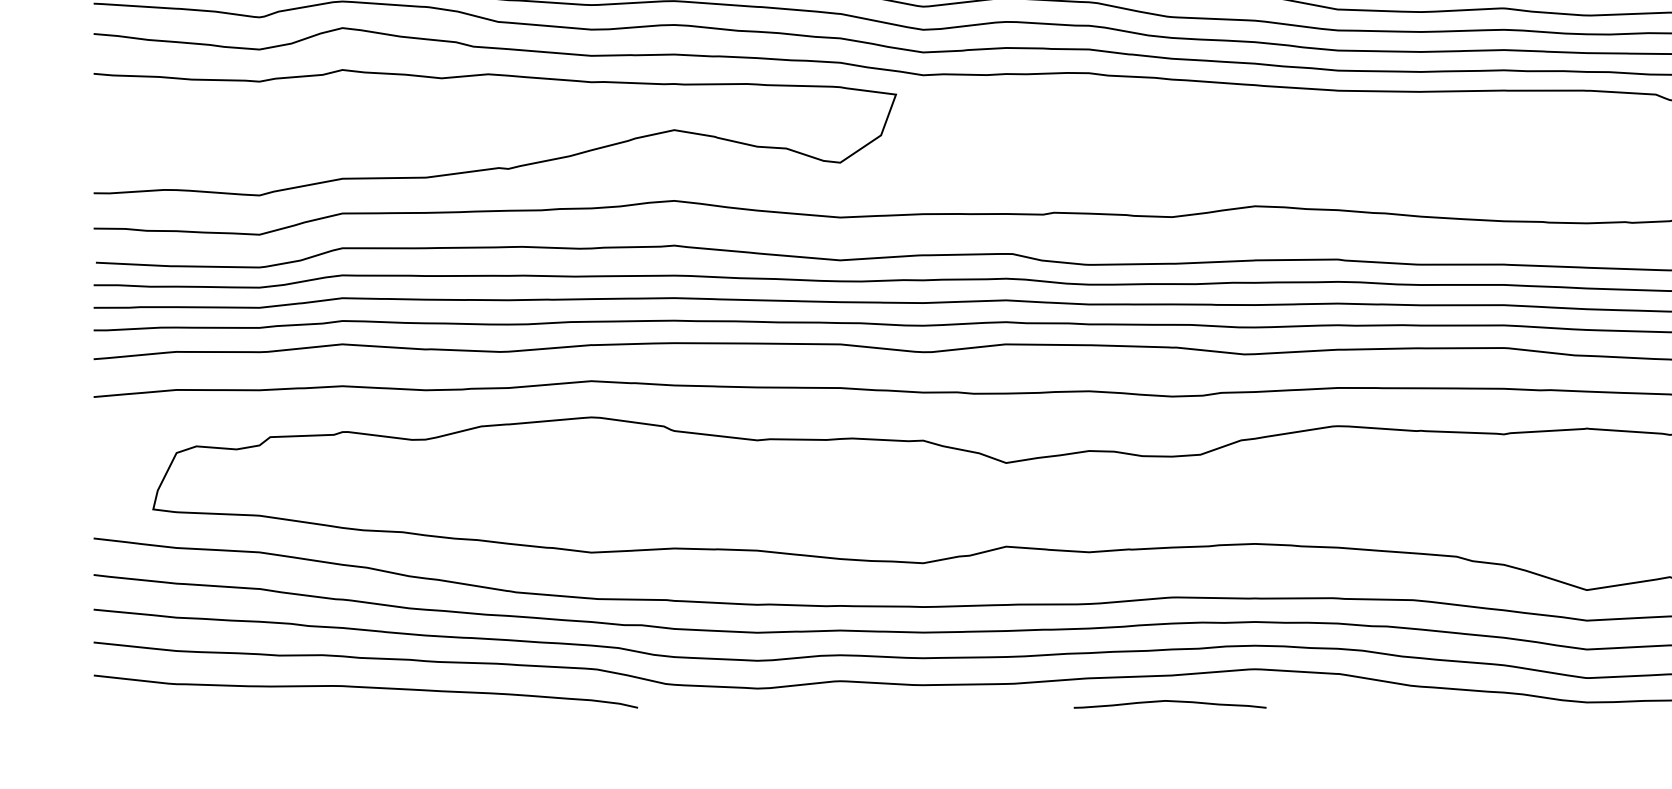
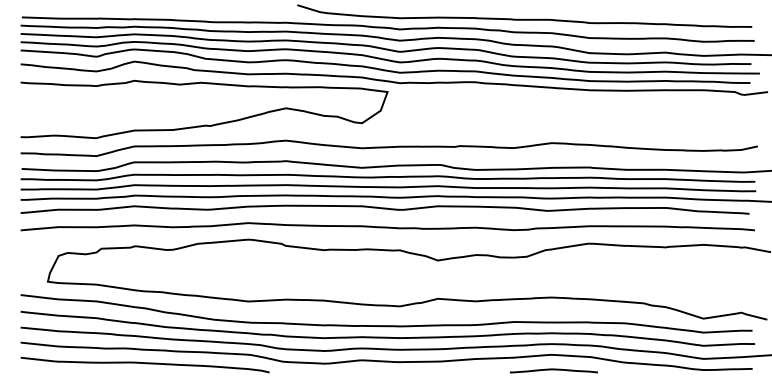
curve: (1169, 703) -> (553, 370), moved

